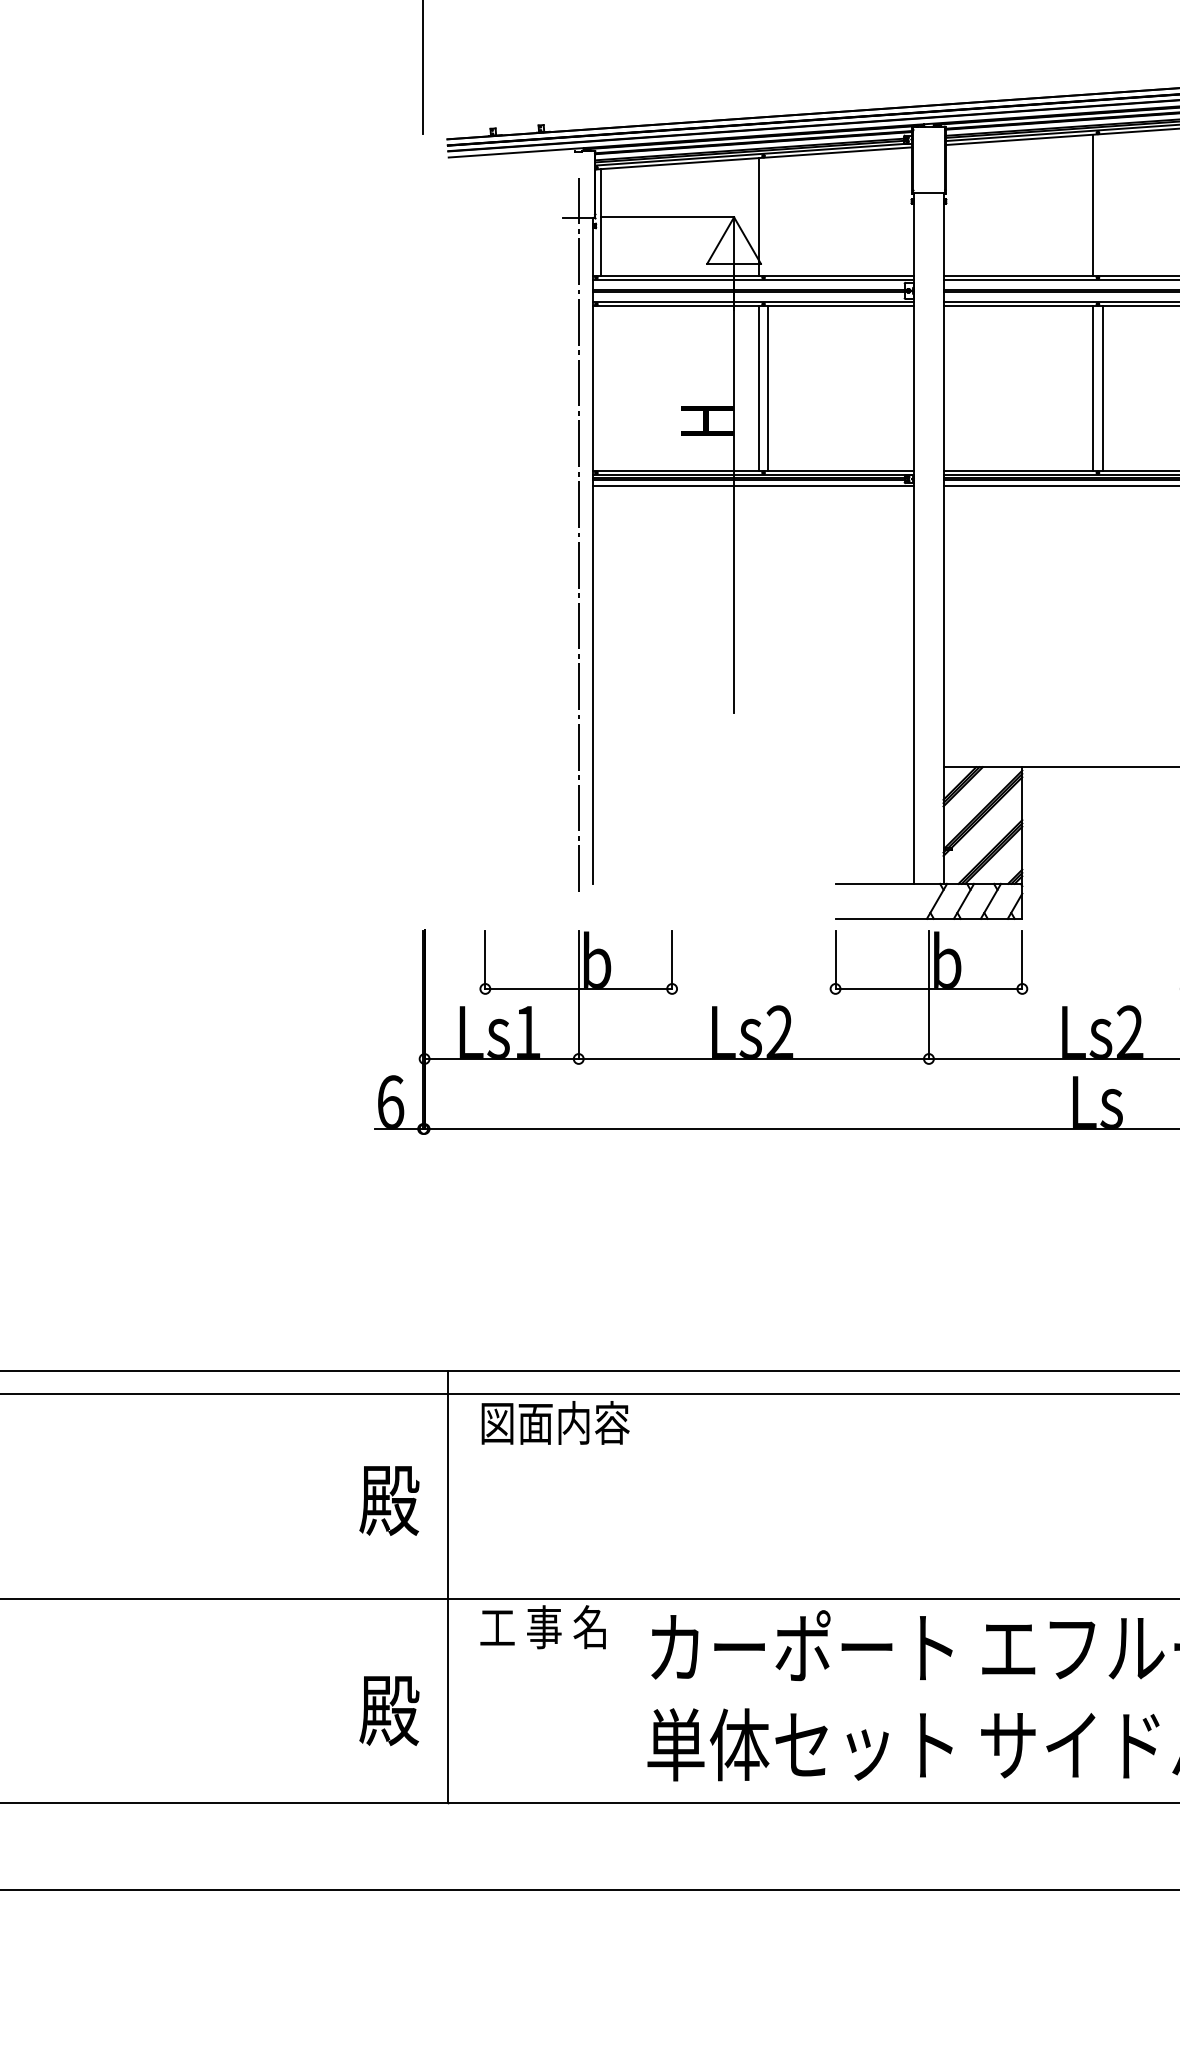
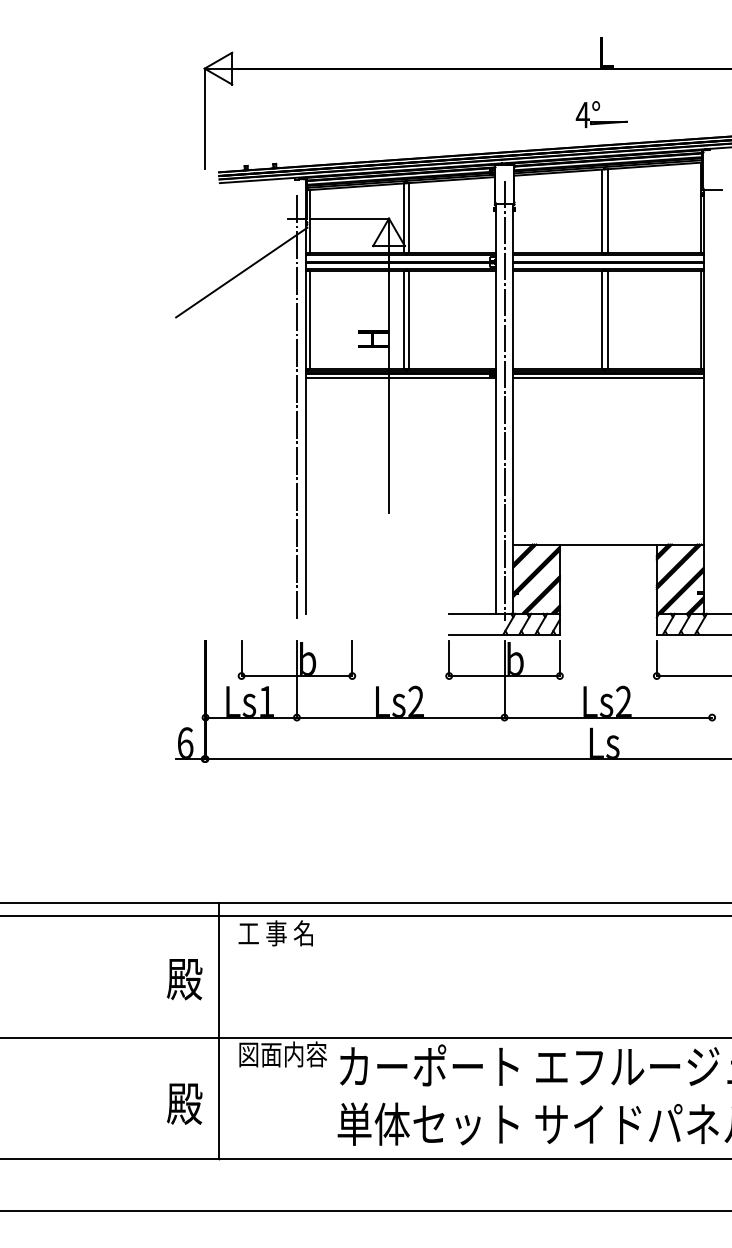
part: (1092, 41) -> (601, 114), added
line: (1102, 205) -> (607, 211), added
line: (768, 217) -> (409, 218), added
line: (485, 308) -> (241, 272), added
line: (601, 389) -> (310, 320), added
line: (928, 524) -> (504, 400), added
text: (554, 1423) -> (282, 933), 図面内容 -> 工 事 名
text: (554, 1627) -> (282, 1054), 工 事 名 -> 図面内容

